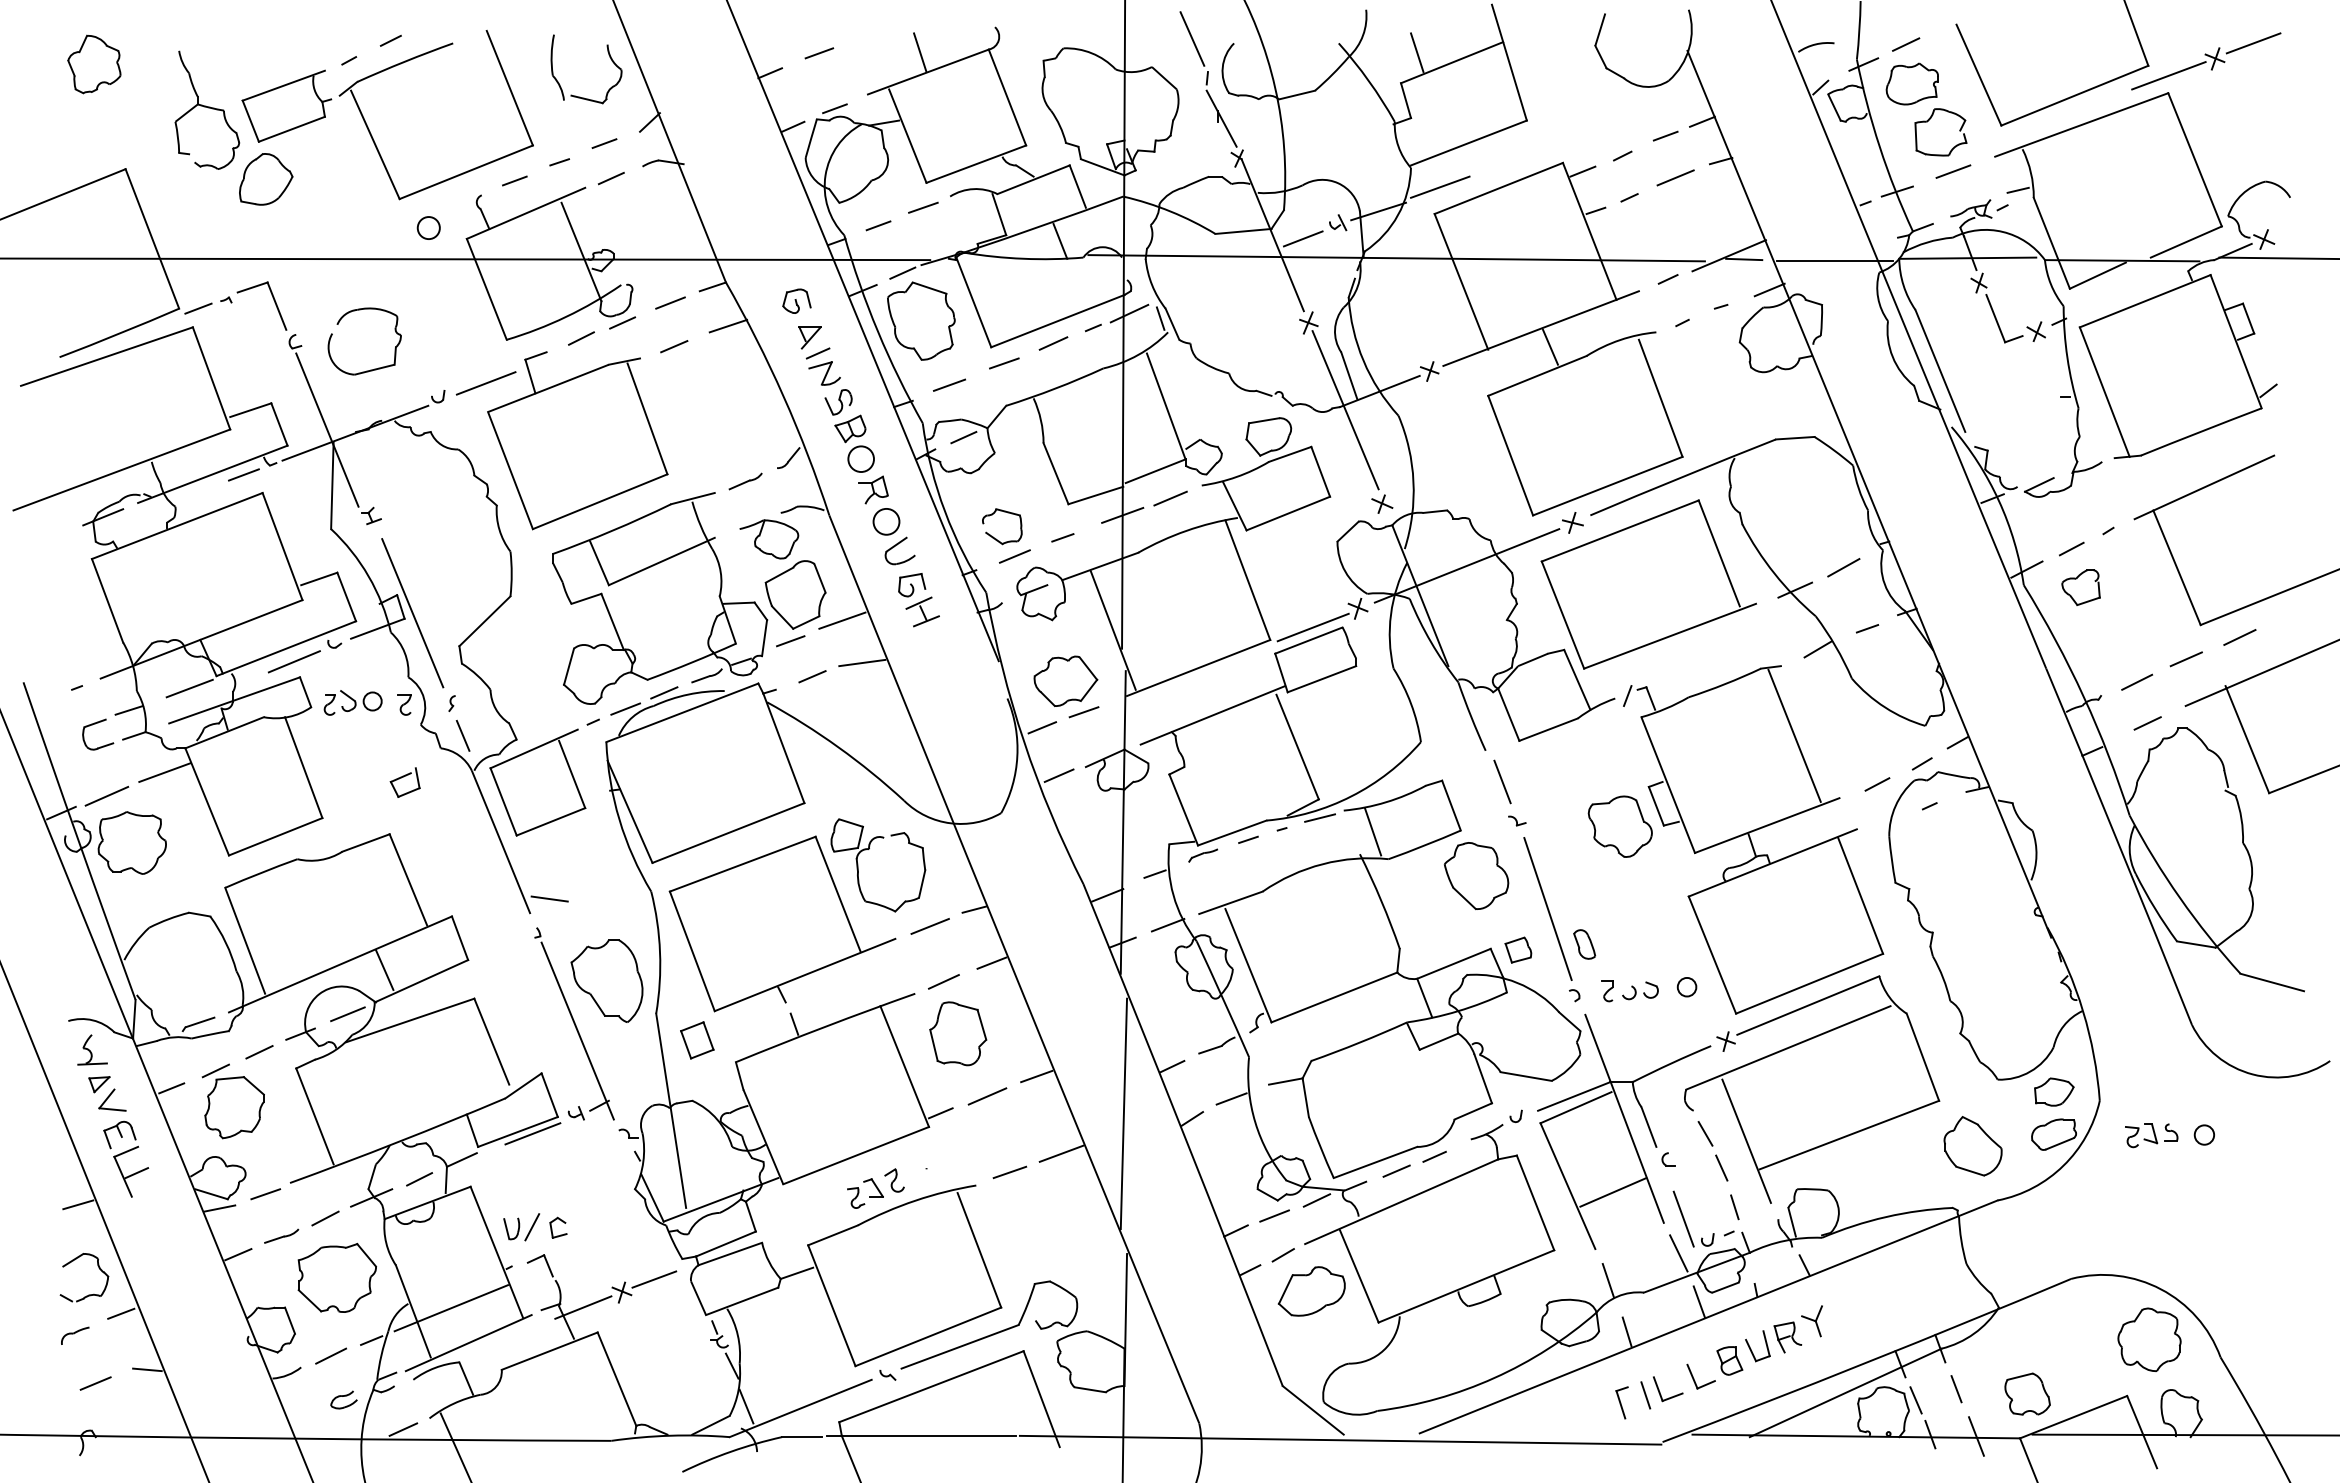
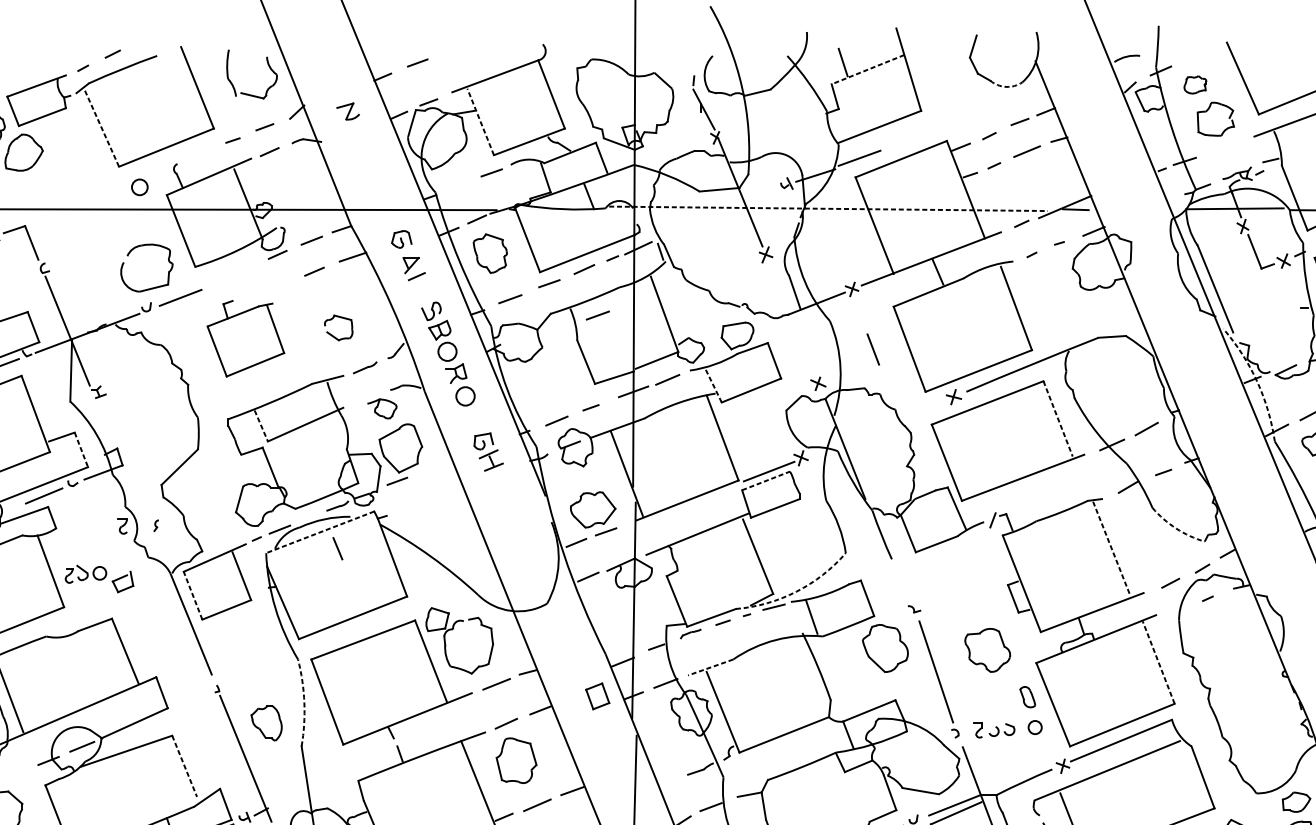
line: (1192, 38) -> (683, 52), removed
line: (1906, 44) -> (1191, 56), removed
line: (920, 52) -> (489, 62), removed
line: (1451, 62) -> (867, 69), solid -> dashed
part: (1911, 83) -> (1194, 84), size x0.6
arc: (1646, 86) -> (1006, 86), solid -> dashed
line: (907, 135) -> (480, 121), solid -> dashed
line: (375, 144) -> (101, 127), solid -> dashed
line: (1953, 171) -> (1224, 147), removed
line: (514, 180) -> (200, 153), removed
line: (878, 225) -> (459, 185), removed
line: (1302, 238) -> (761, 194), removed
line: (1397, 258) -> (829, 209), solid -> dashed
line: (1835, 261) -> (1140, 211), removed
part: (921, 320) -> (490, 253), size x0.7
line: (581, 338) -> (248, 265), removed
part: (370, 369) -> (150, 288), moved
part: (824, 373) -> (348, 111), moved
line: (1072, 407) -> (597, 315), added
line: (1345, 410) -> (792, 317), removed
line: (963, 437) -> (520, 336), removed
part: (577, 440) -> (245, 338), size x0.6
arc: (1998, 500) -> (1256, 381), solid -> dashed
line: (1234, 505) -> (713, 384), solid -> dashed
part: (996, 538) -> (334, 336), moved
part: (769, 539) -> (382, 408), size x0.7
part: (899, 550) -> (474, 416), removed
line: (1719, 553) -> (1058, 418), solid -> dashed
line: (599, 563) -> (261, 426), solid -> dashed
line: (1466, 565) -> (878, 427), removed
line: (346, 597) -> (81, 450), solid -> dashed
line: (412, 613) -> (128, 461), removed
line: (842, 620) -> (434, 466), removed
line: (1309, 640) -> (766, 480), solid -> dashed
line: (862, 662) -> (448, 496), removed
line: (812, 676) -> (412, 506), removed
line: (664, 692) -> (307, 517), removed
part: (352, 702) -> (85, 574), moved
arc: (1885, 707) -> (1176, 528), solid -> dashed
line: (681, 713) -> (319, 532), solid -> dashed
line: (462, 735) -> (337, 548), moved
line: (1794, 736) -> (1111, 549), solid -> dashed
line: (1502, 781) -> (873, 349), moved
arc: (1351, 796) -> (796, 591), solid -> dashed
line: (503, 801) -> (192, 595), solid -> dashed
part: (1619, 826) -> (987, 650), moved
line: (1860, 895) -> (1158, 662), solid -> dashed
line: (549, 898) -> (225, 664), removed
line: (1231, 902) -> (711, 667), solid -> dashed
part: (1584, 944) -> (1027, 697), moved
part: (1518, 949) -> (915, 700), removed
arc: (660, 952) -> (304, 702), solid -> dashed
line: (384, 969) -> (108, 714), removed
part: (606, 980) -> (266, 722), size x0.6
part: (697, 1040) -> (597, 696), moved
line: (491, 1042) -> (184, 766), solid -> dashed
line: (259, 1052) -> (19, 774), removed
line: (1172, 1066) -> (669, 783), removed

